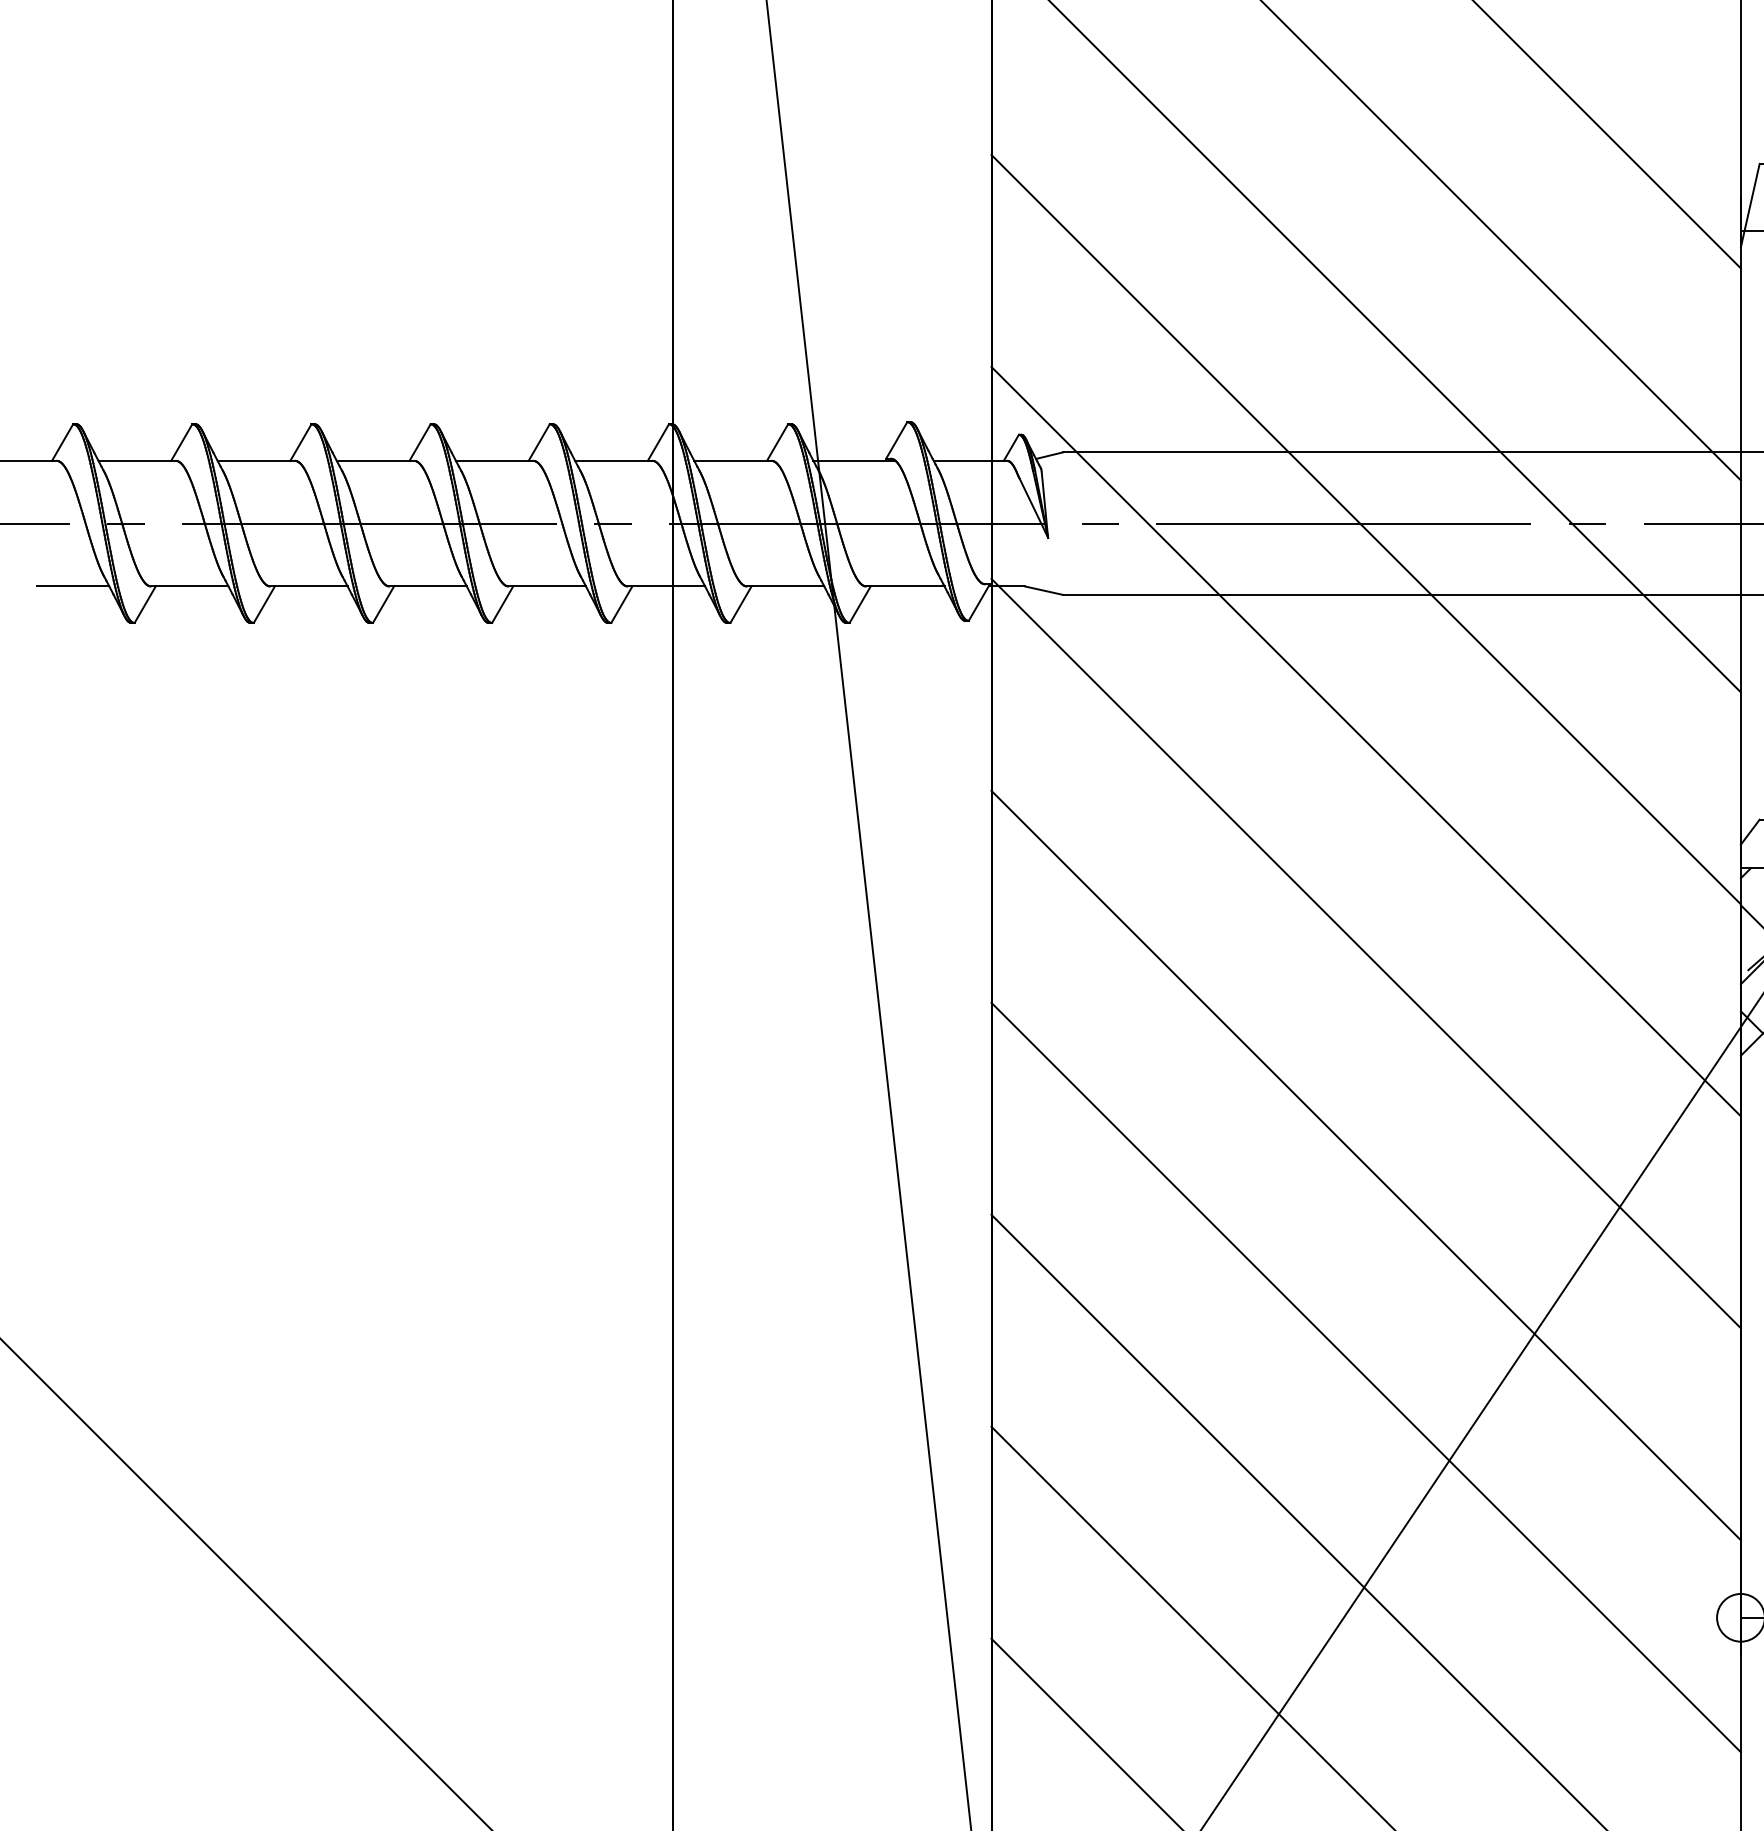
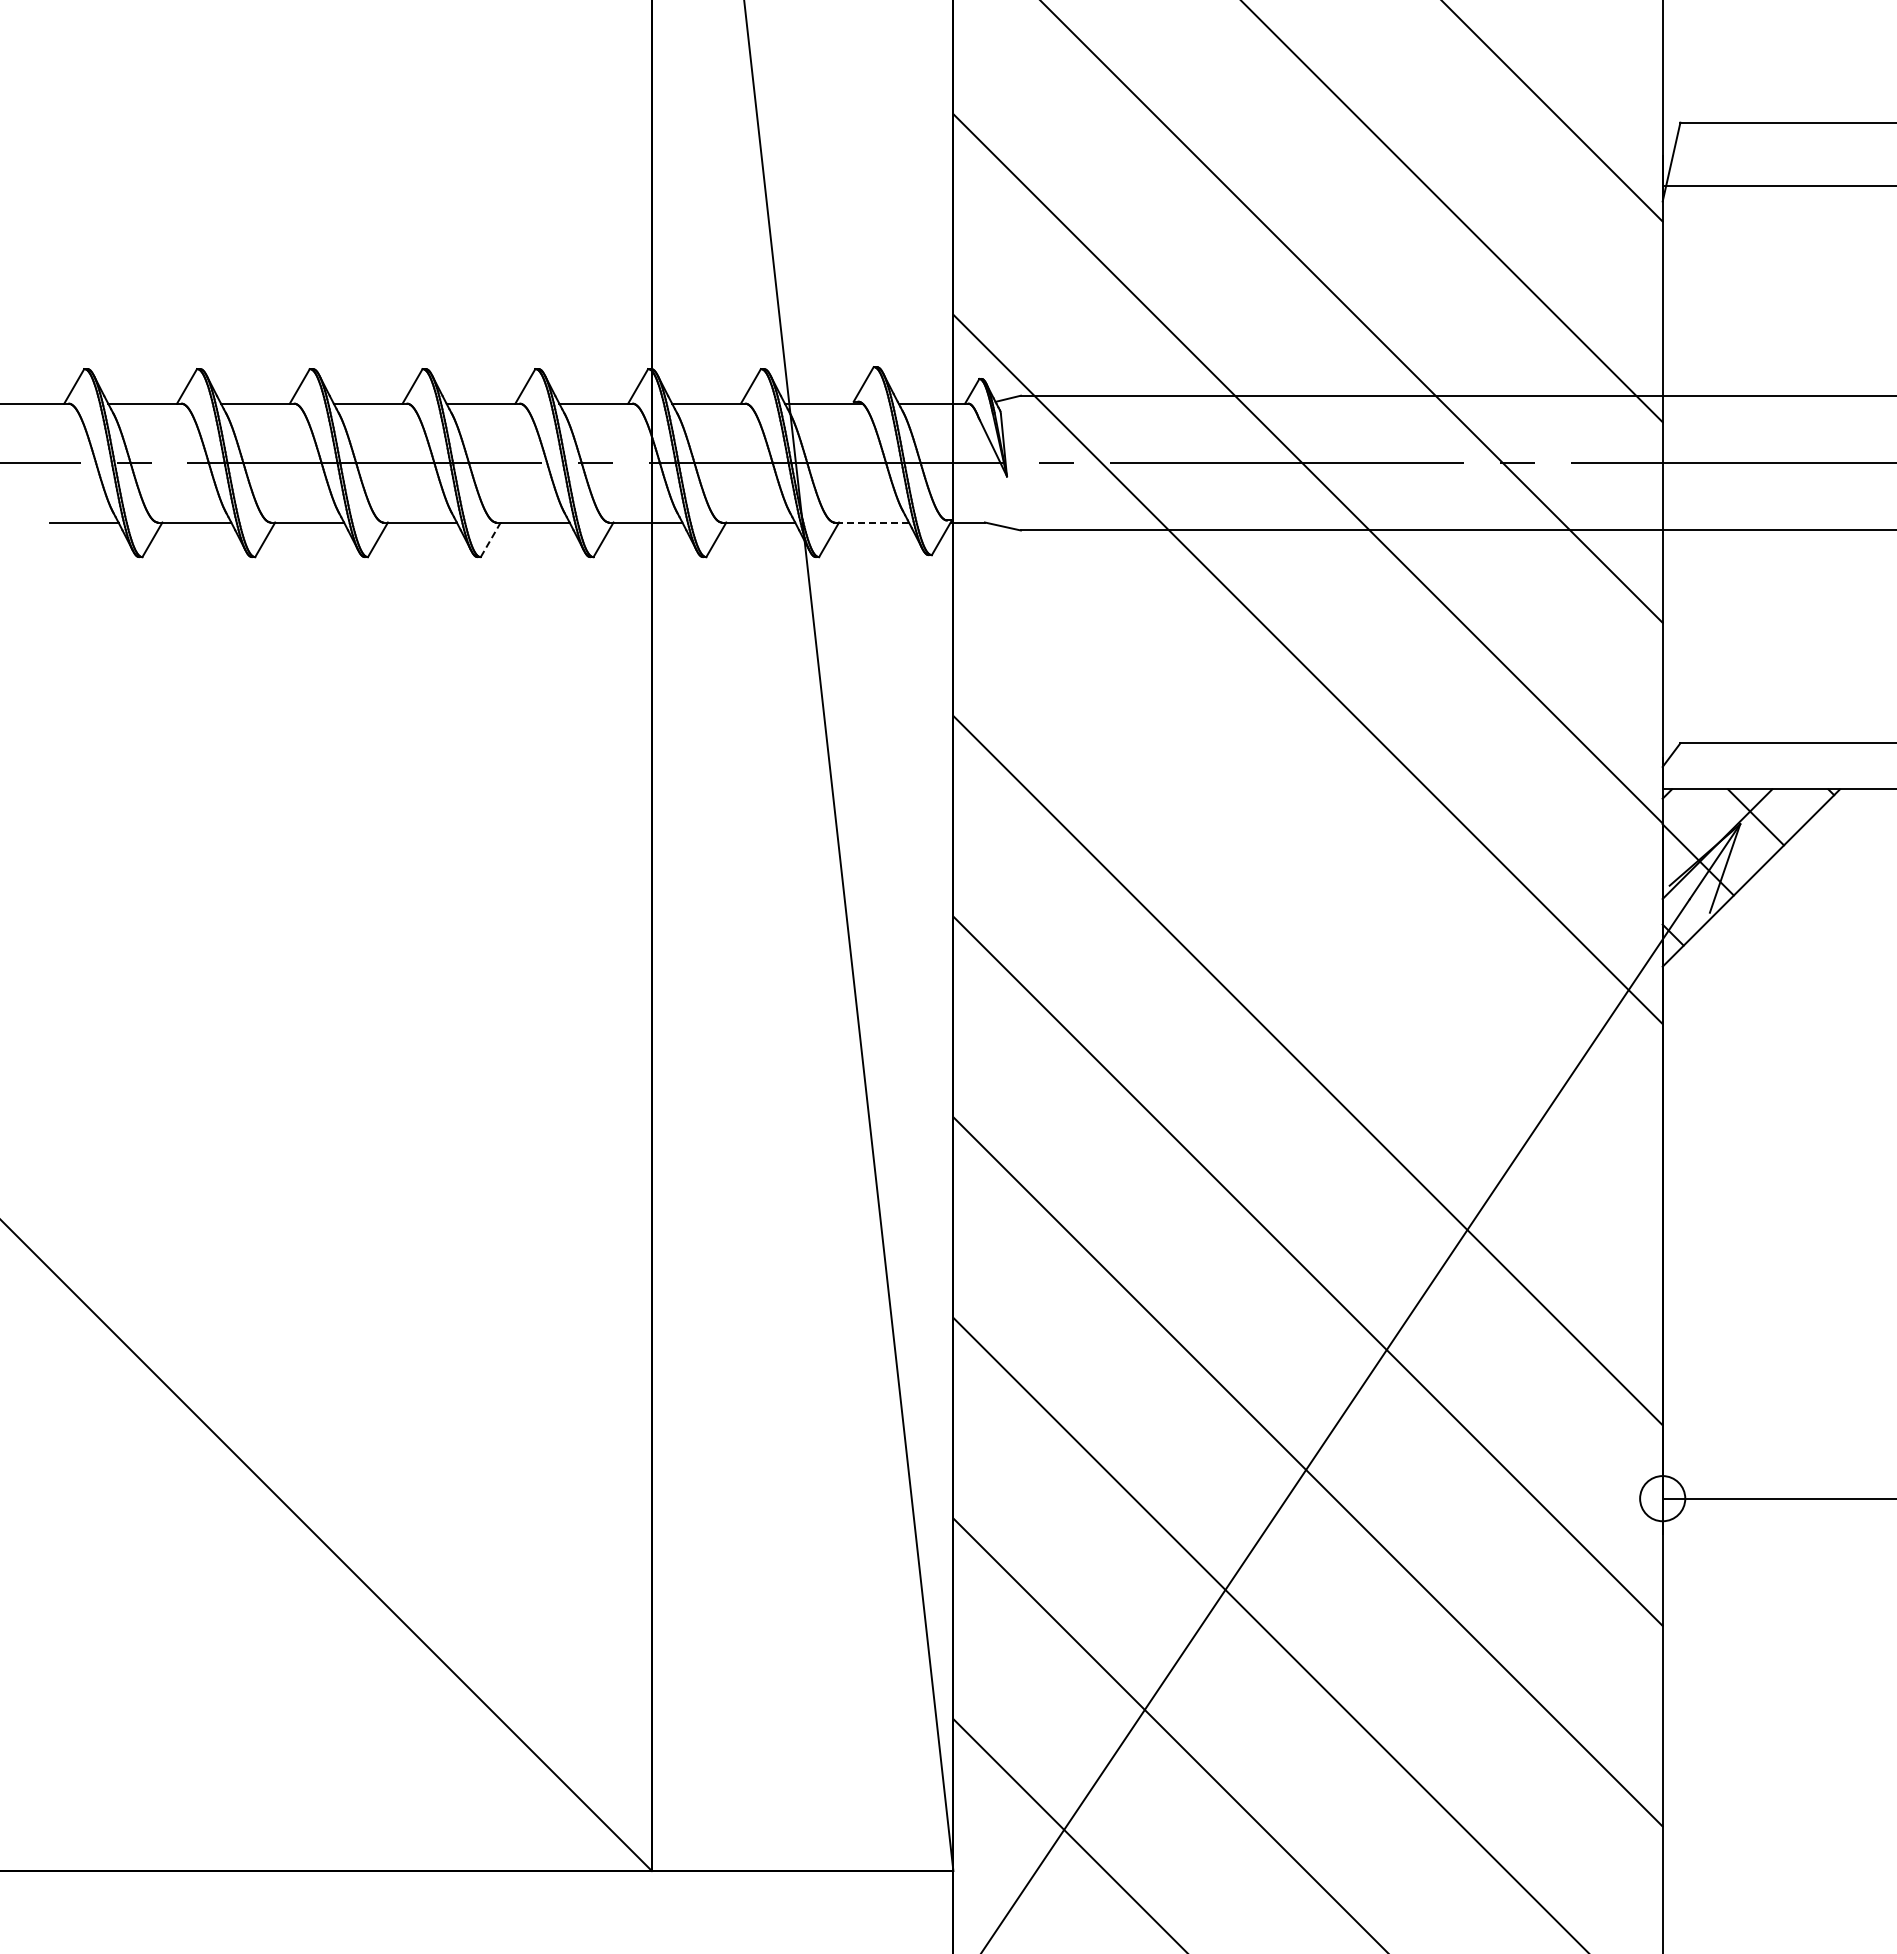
line: (904, 586) -> (871, 522), solid -> dashed
line: (502, 604) -> (490, 539), solid -> dashed
line: (1365, 953) -> (1307, 869), removed

